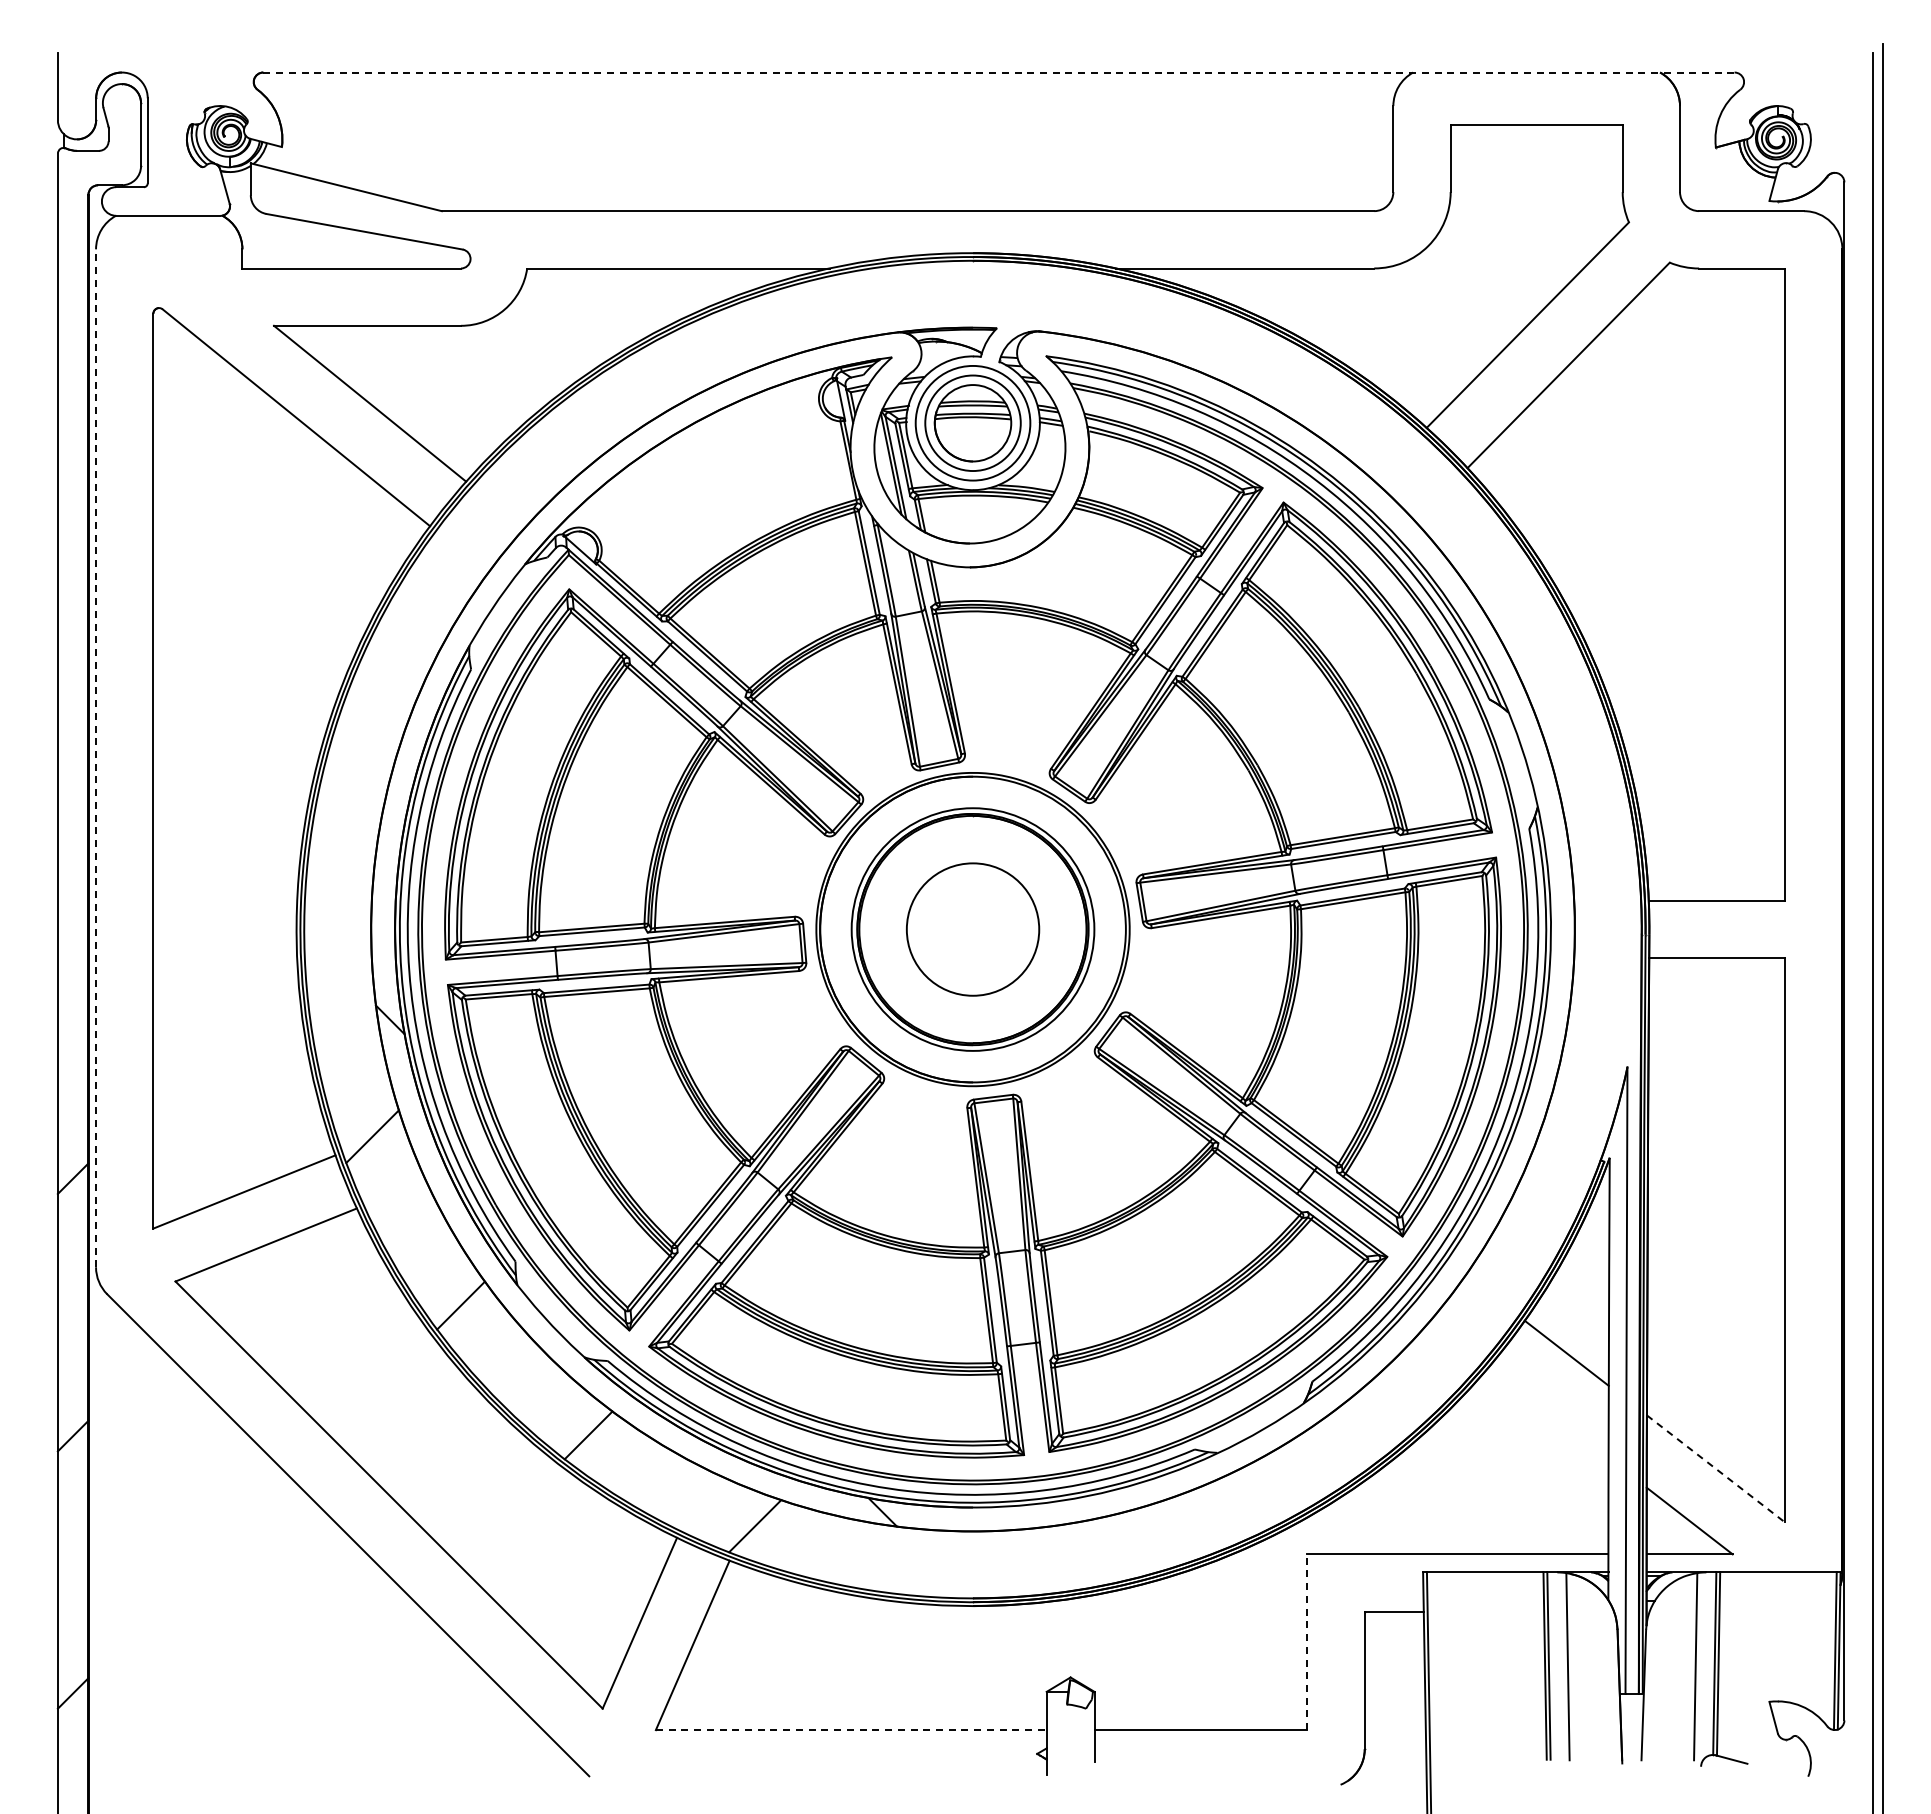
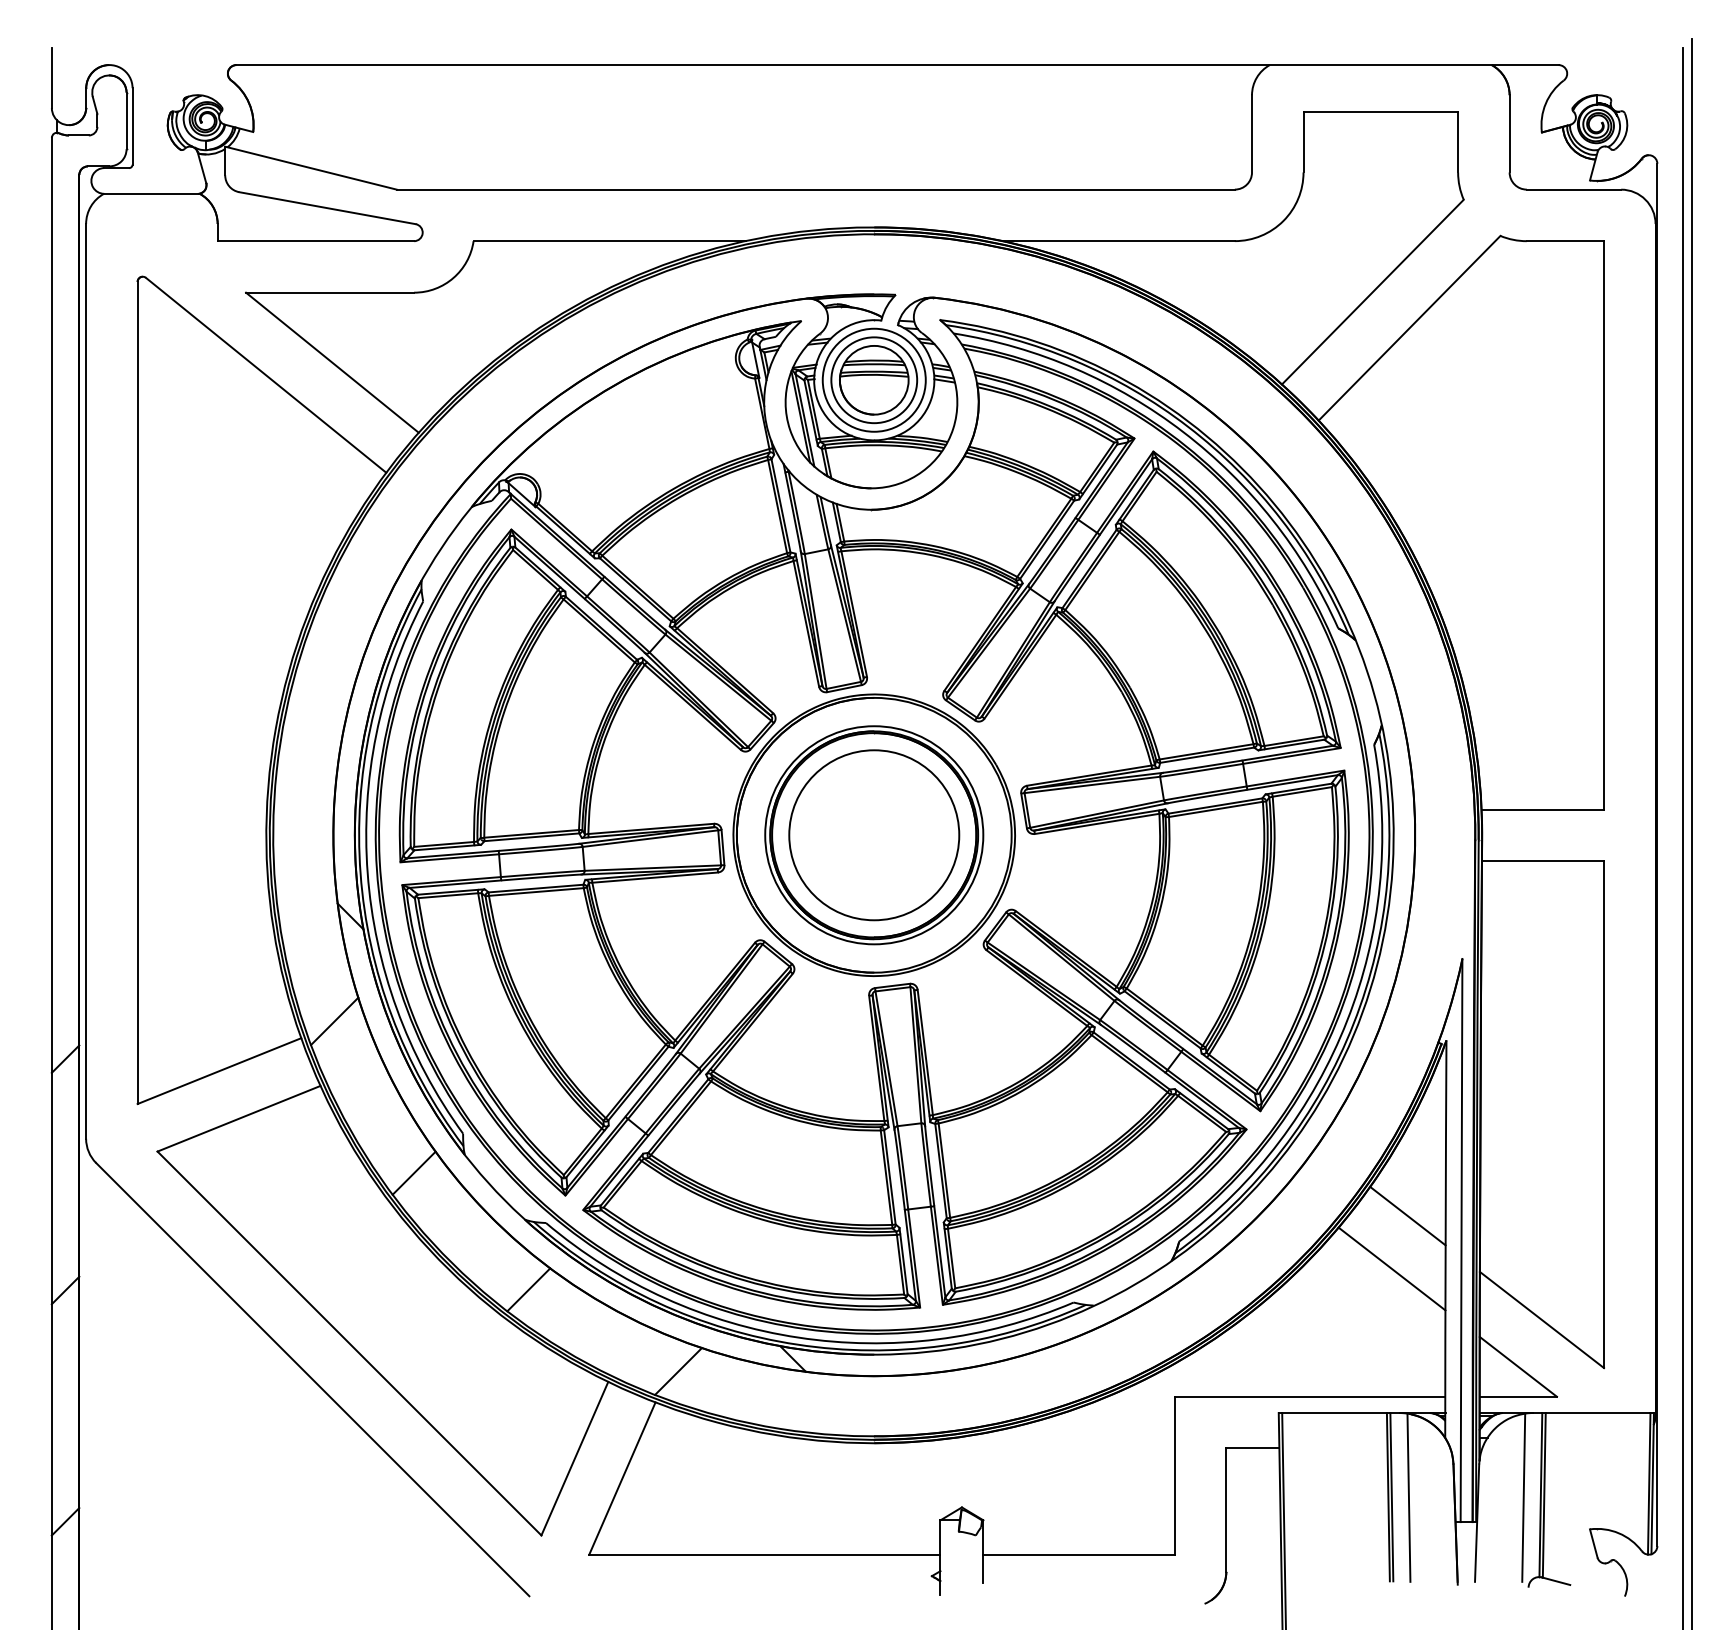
line: (998, 72) -> (897, 65), dashed -> solid
line: (96, 758) -> (86, 681), dashed -> solid
circle: (972, 929) -> (873, 835), size x1.43
line: (1548, 1412) -> (1391, 1269), added
line: (1716, 1469) -> (1542, 1320), dashed -> solid
line: (1307, 1642) -> (1174, 1475), dashed -> solid
line: (851, 1730) -> (765, 1555), dashed -> solid

